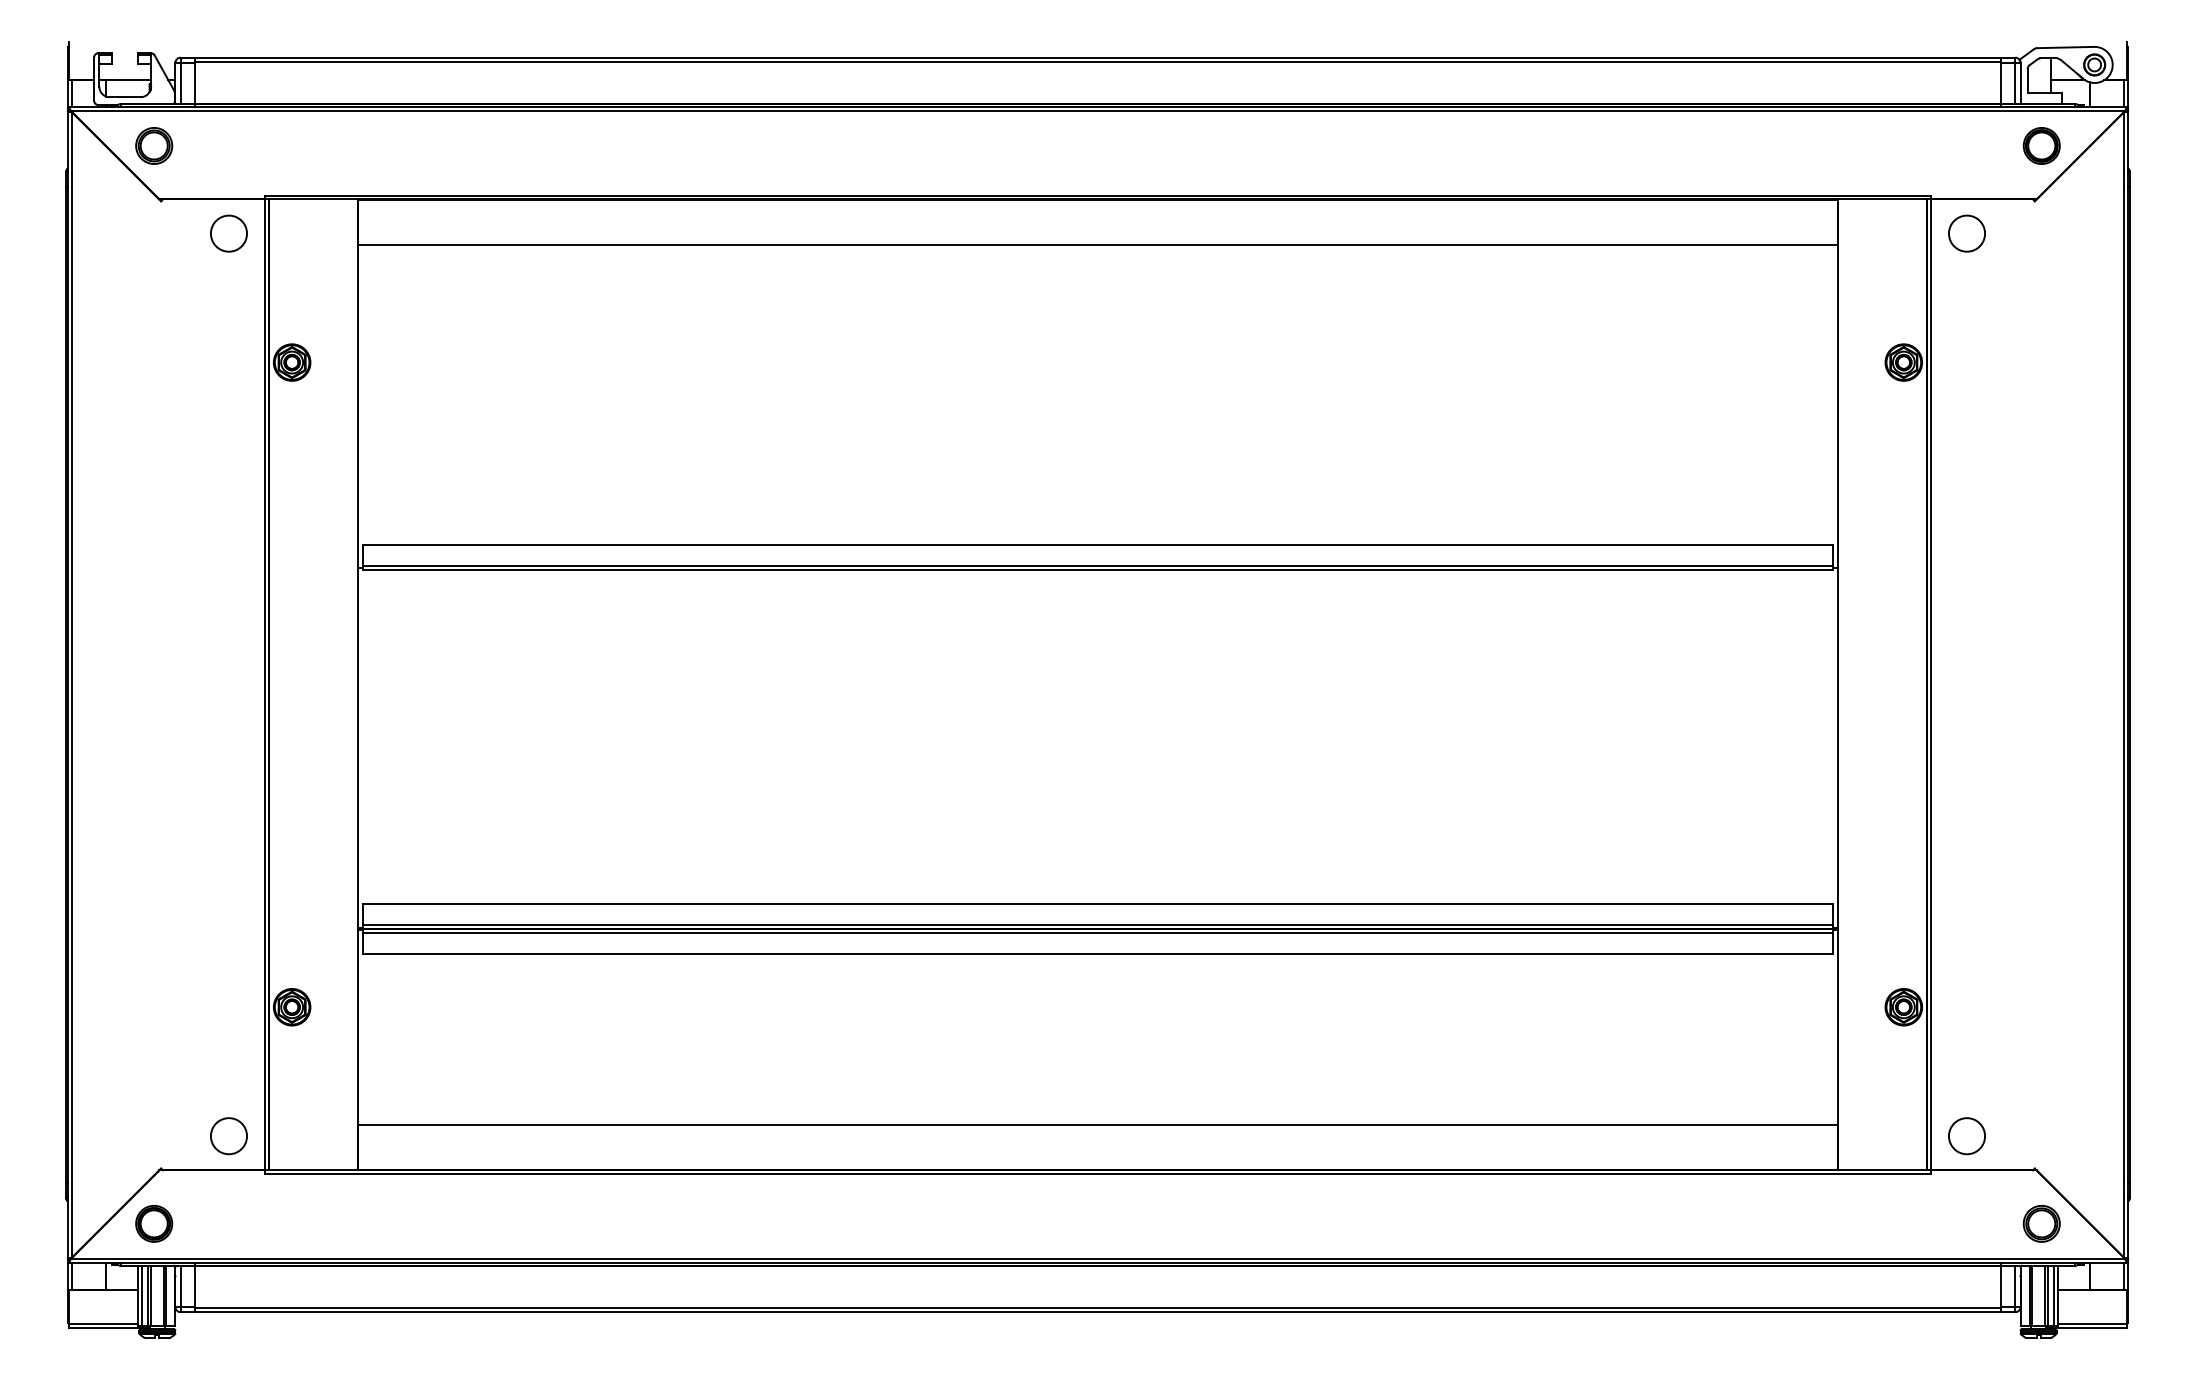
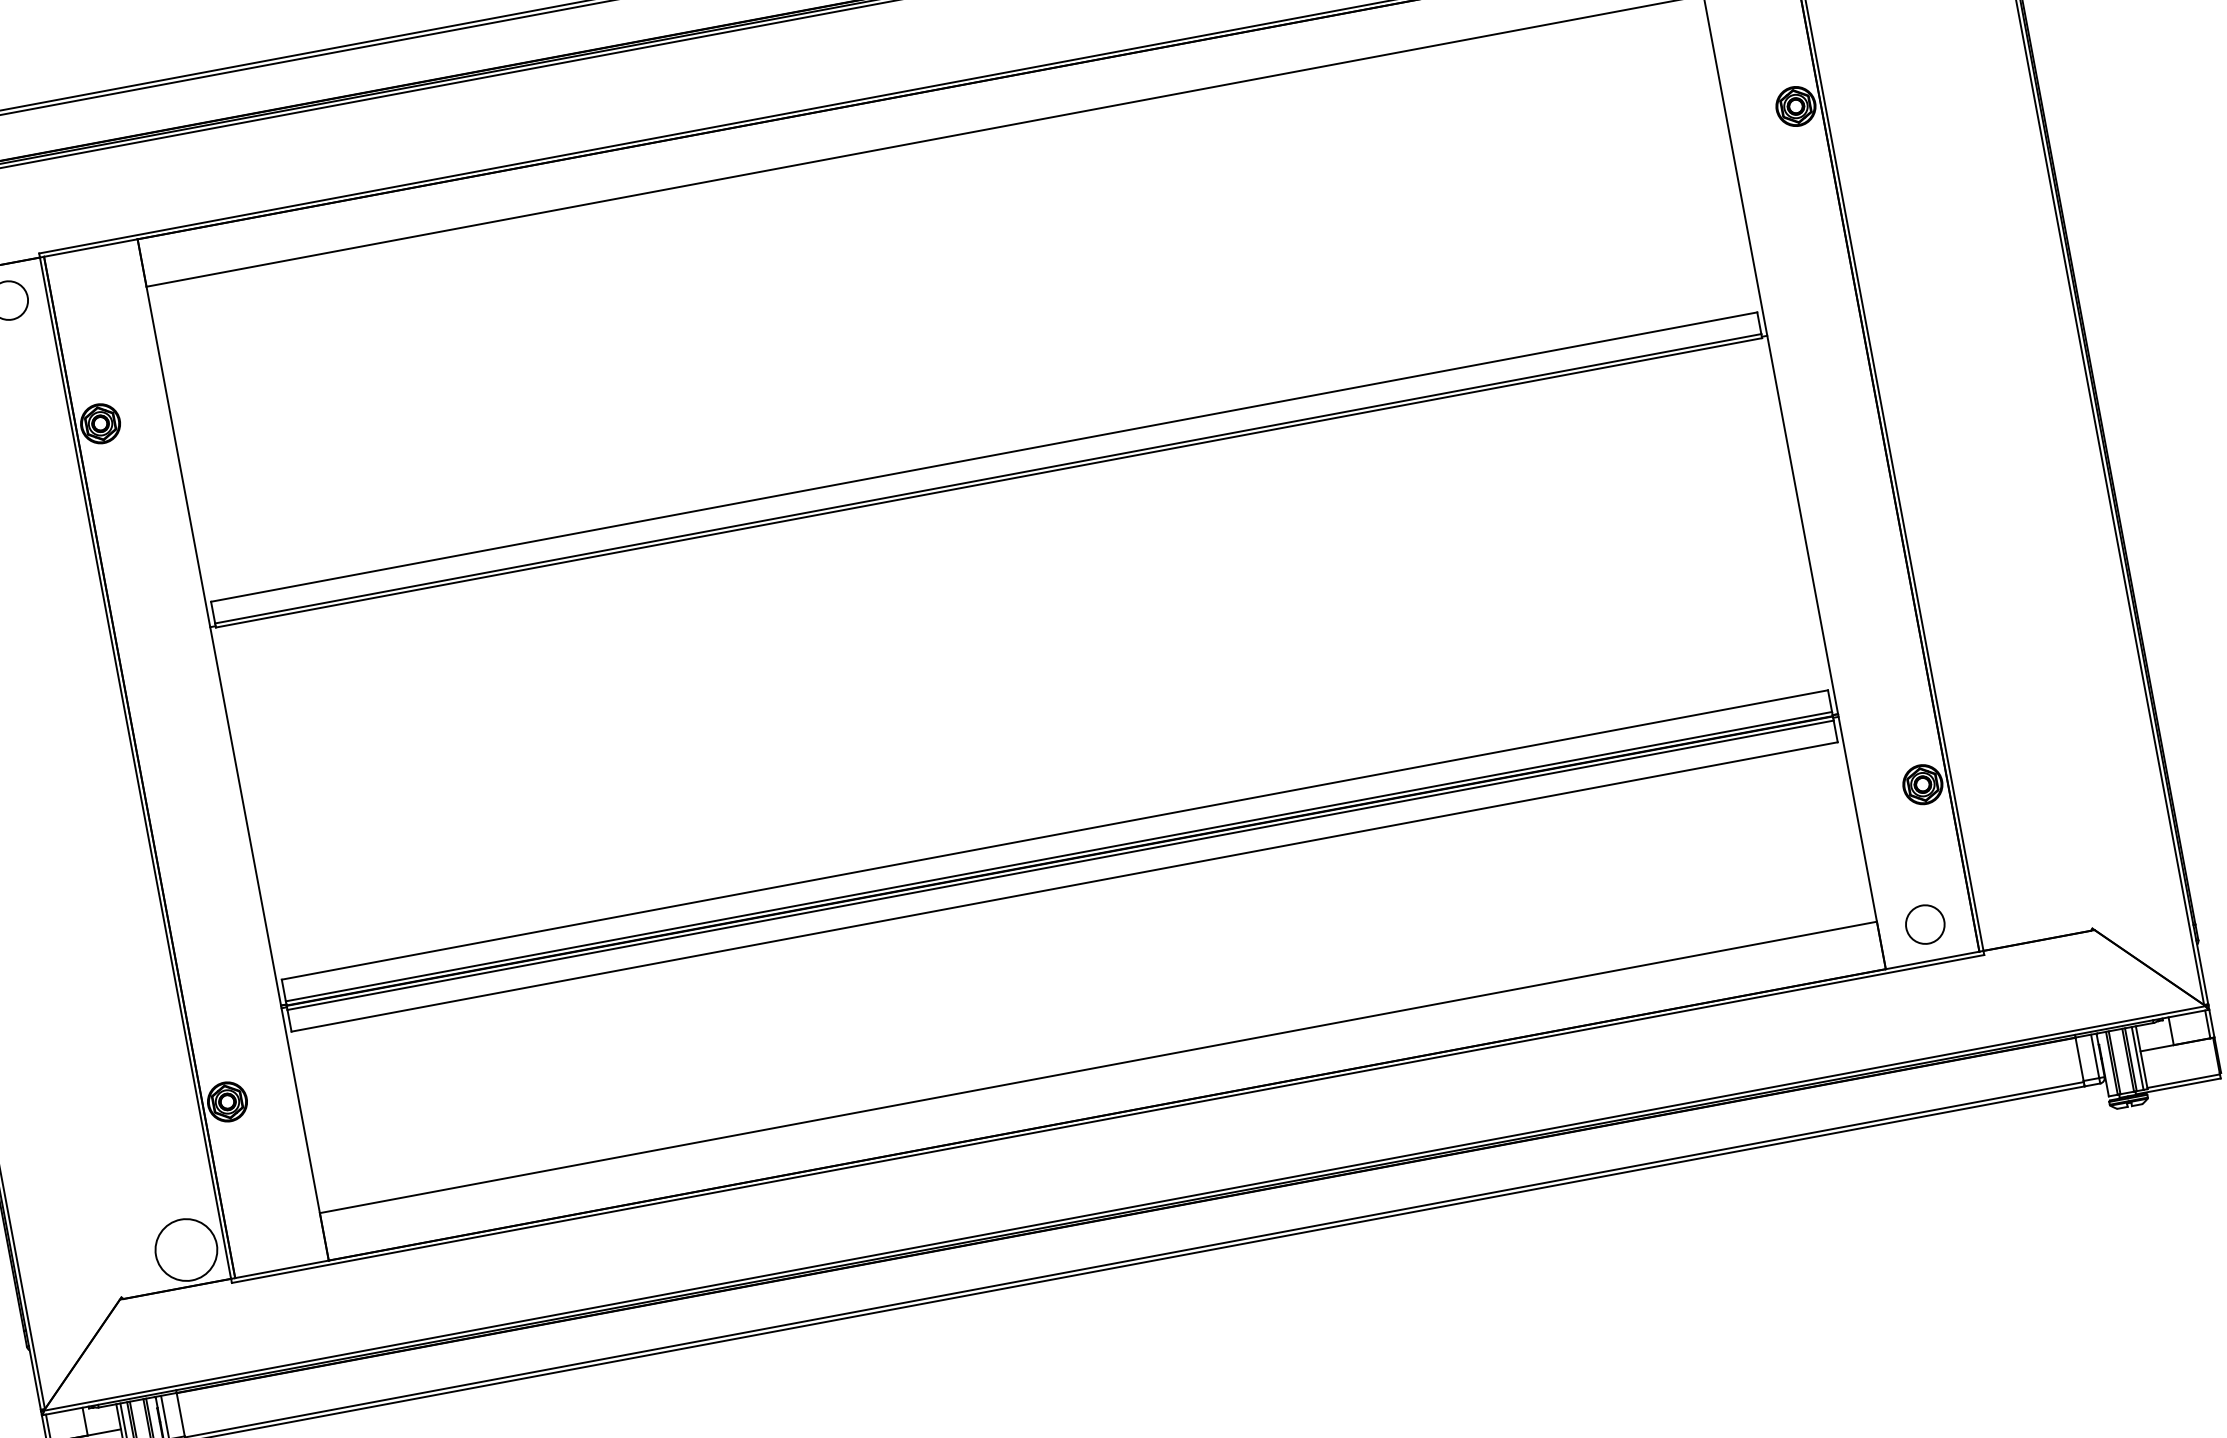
circle: (228, 1136) -> (185, 1250), size x1.6
circle: (1966, 1136) -> (1924, 925), moved
part: (154, 1223) -> (125, 1356), removed
part: (2041, 1223) -> (2110, 985), removed

